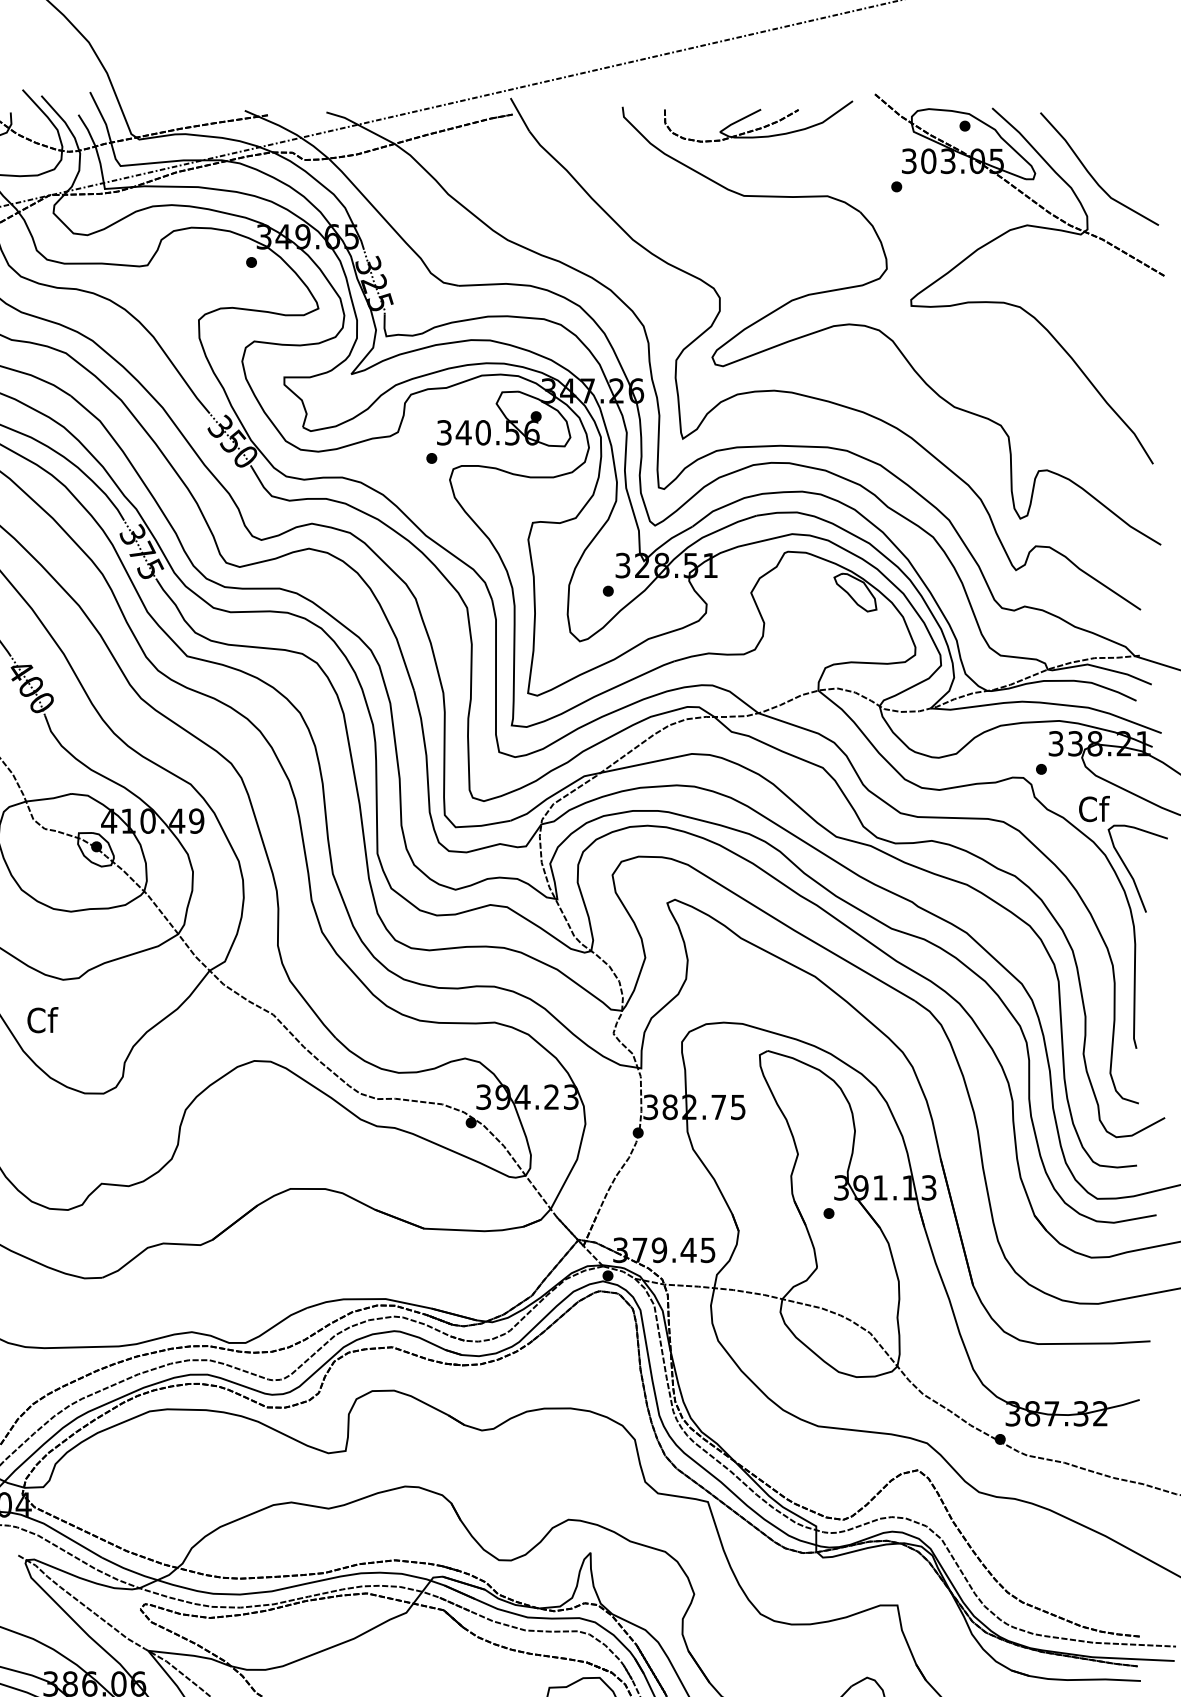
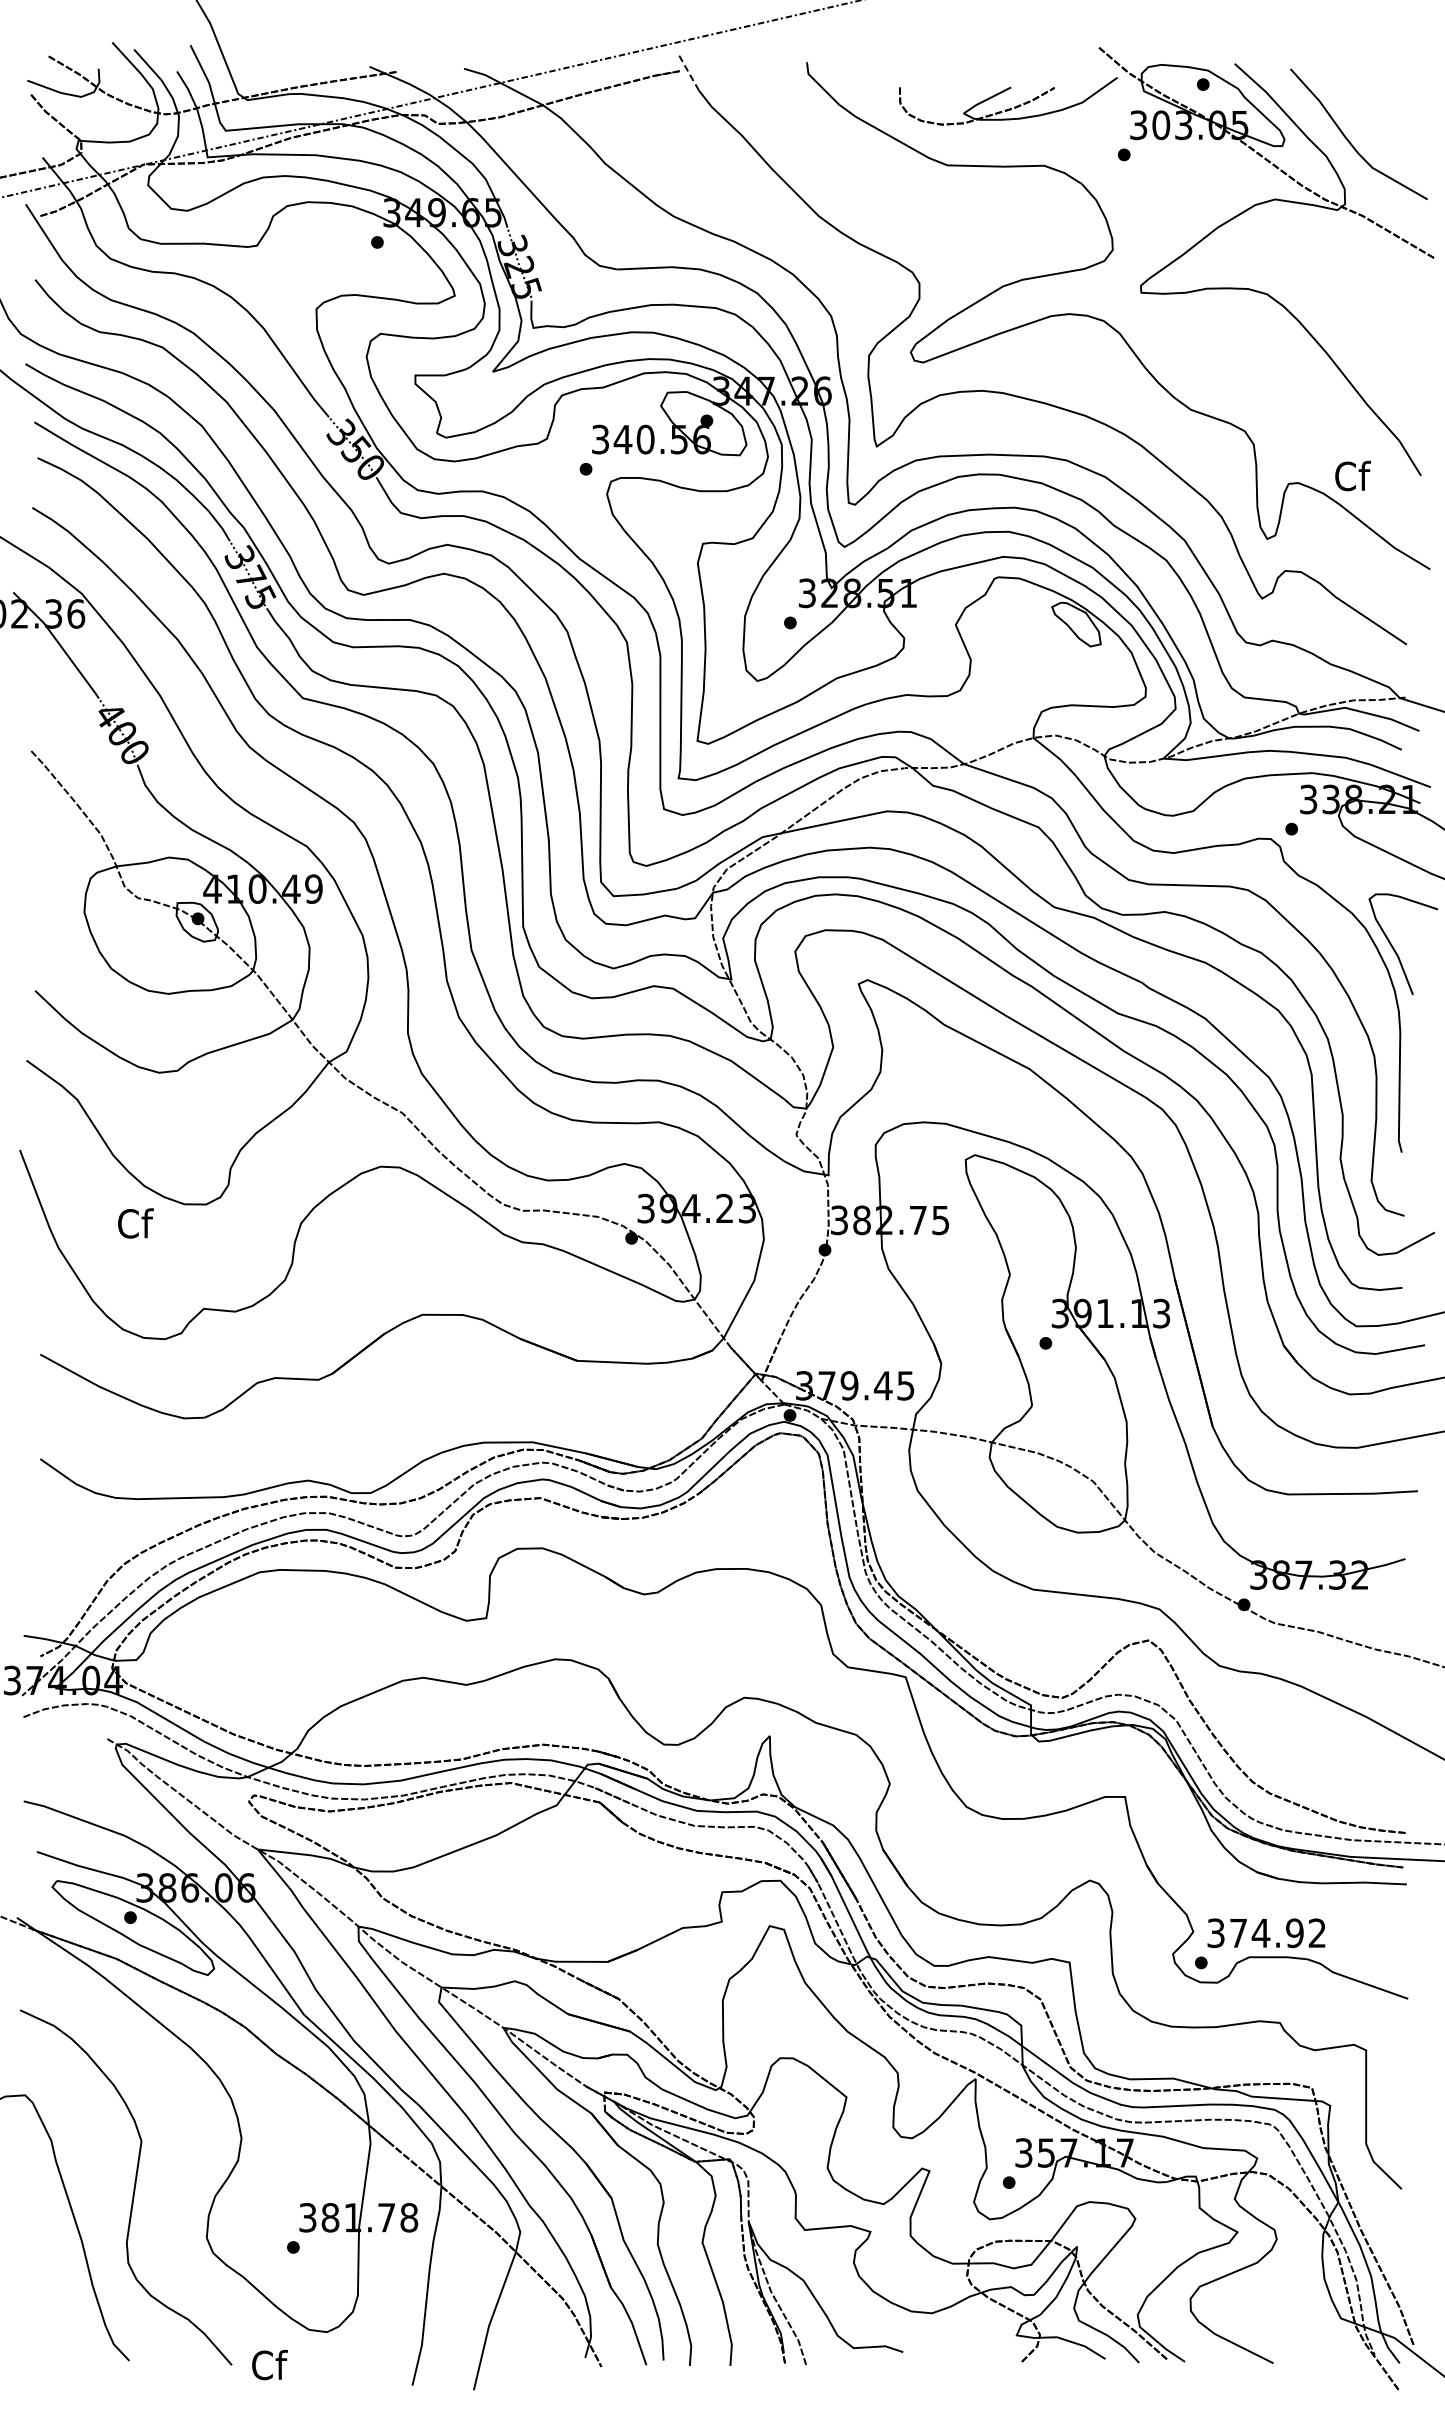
line: (519, 113) -> (687, 70), solid -> dashed
part: (758, 127) -> (1008, 108), moved
text: (1093, 808) -> (1352, 475), moved
text: (42, 1020) -> (135, 1223), moved

